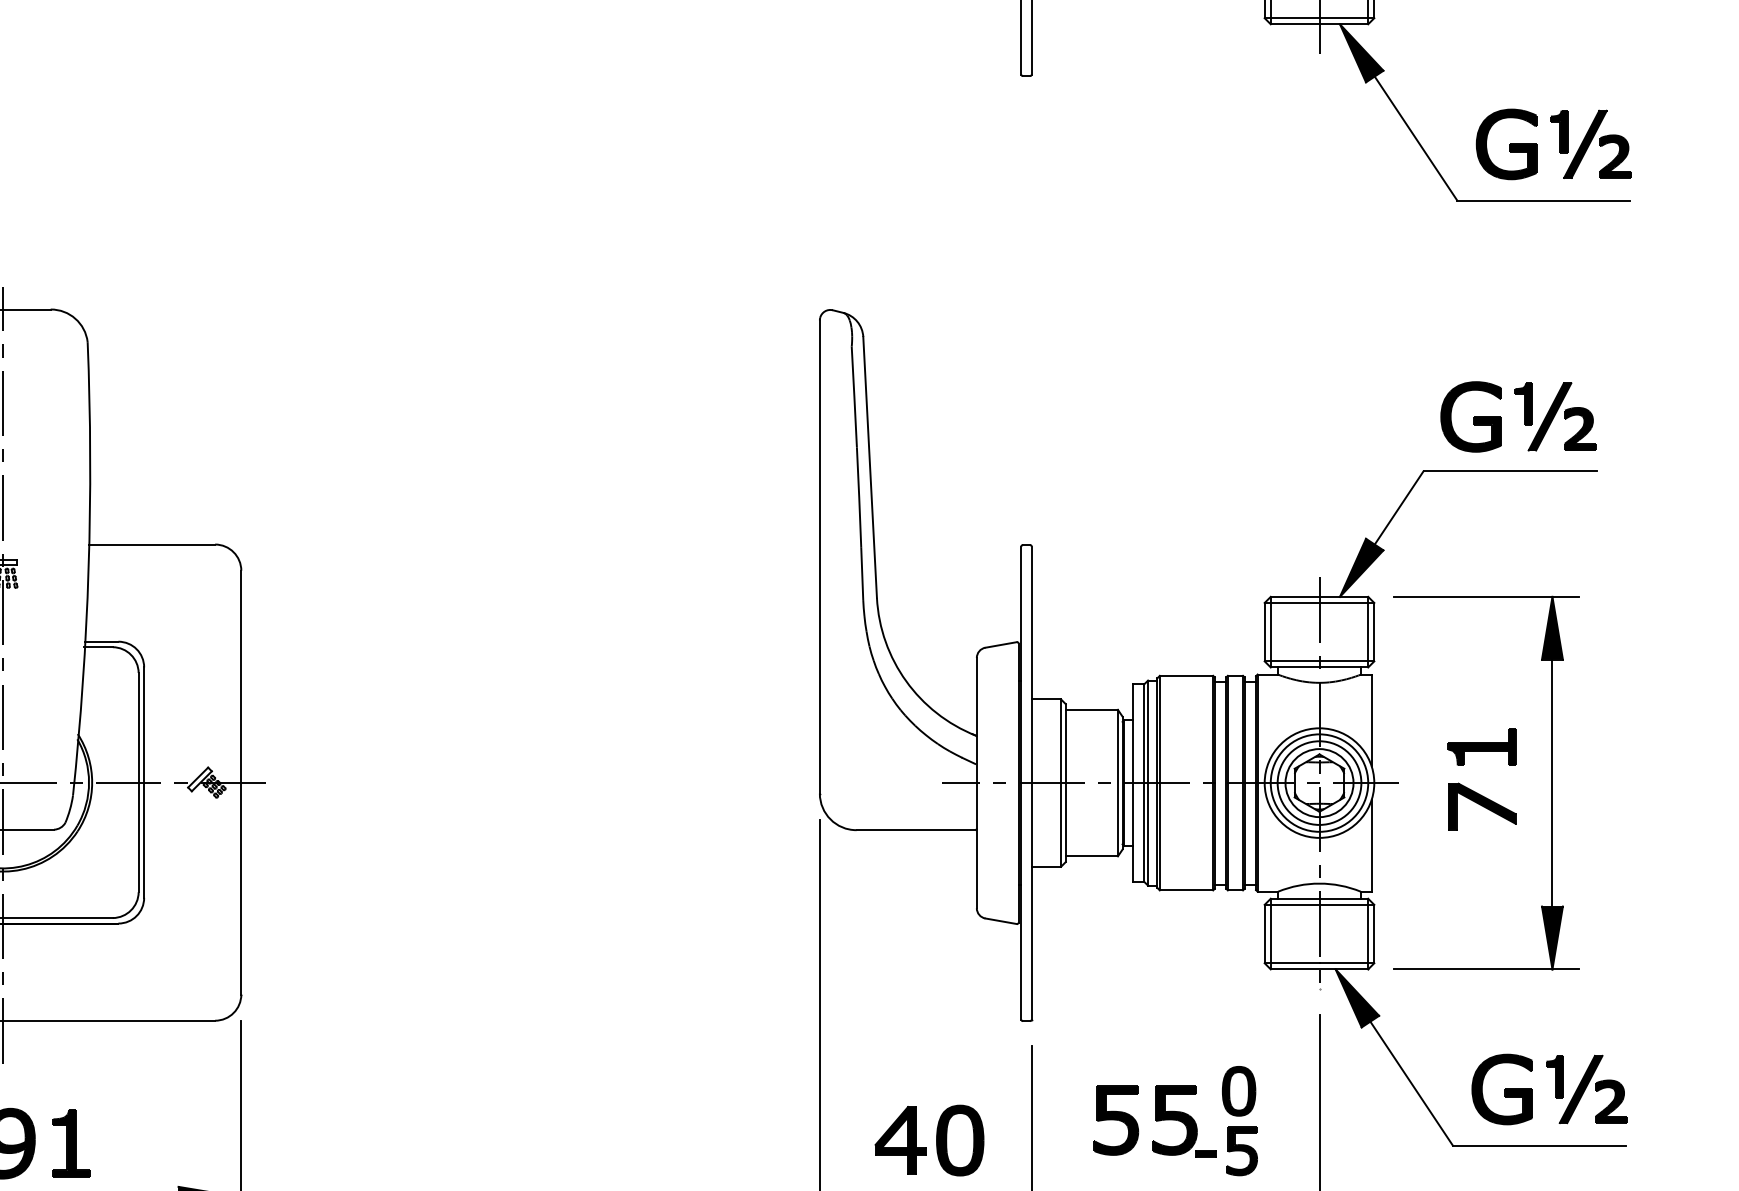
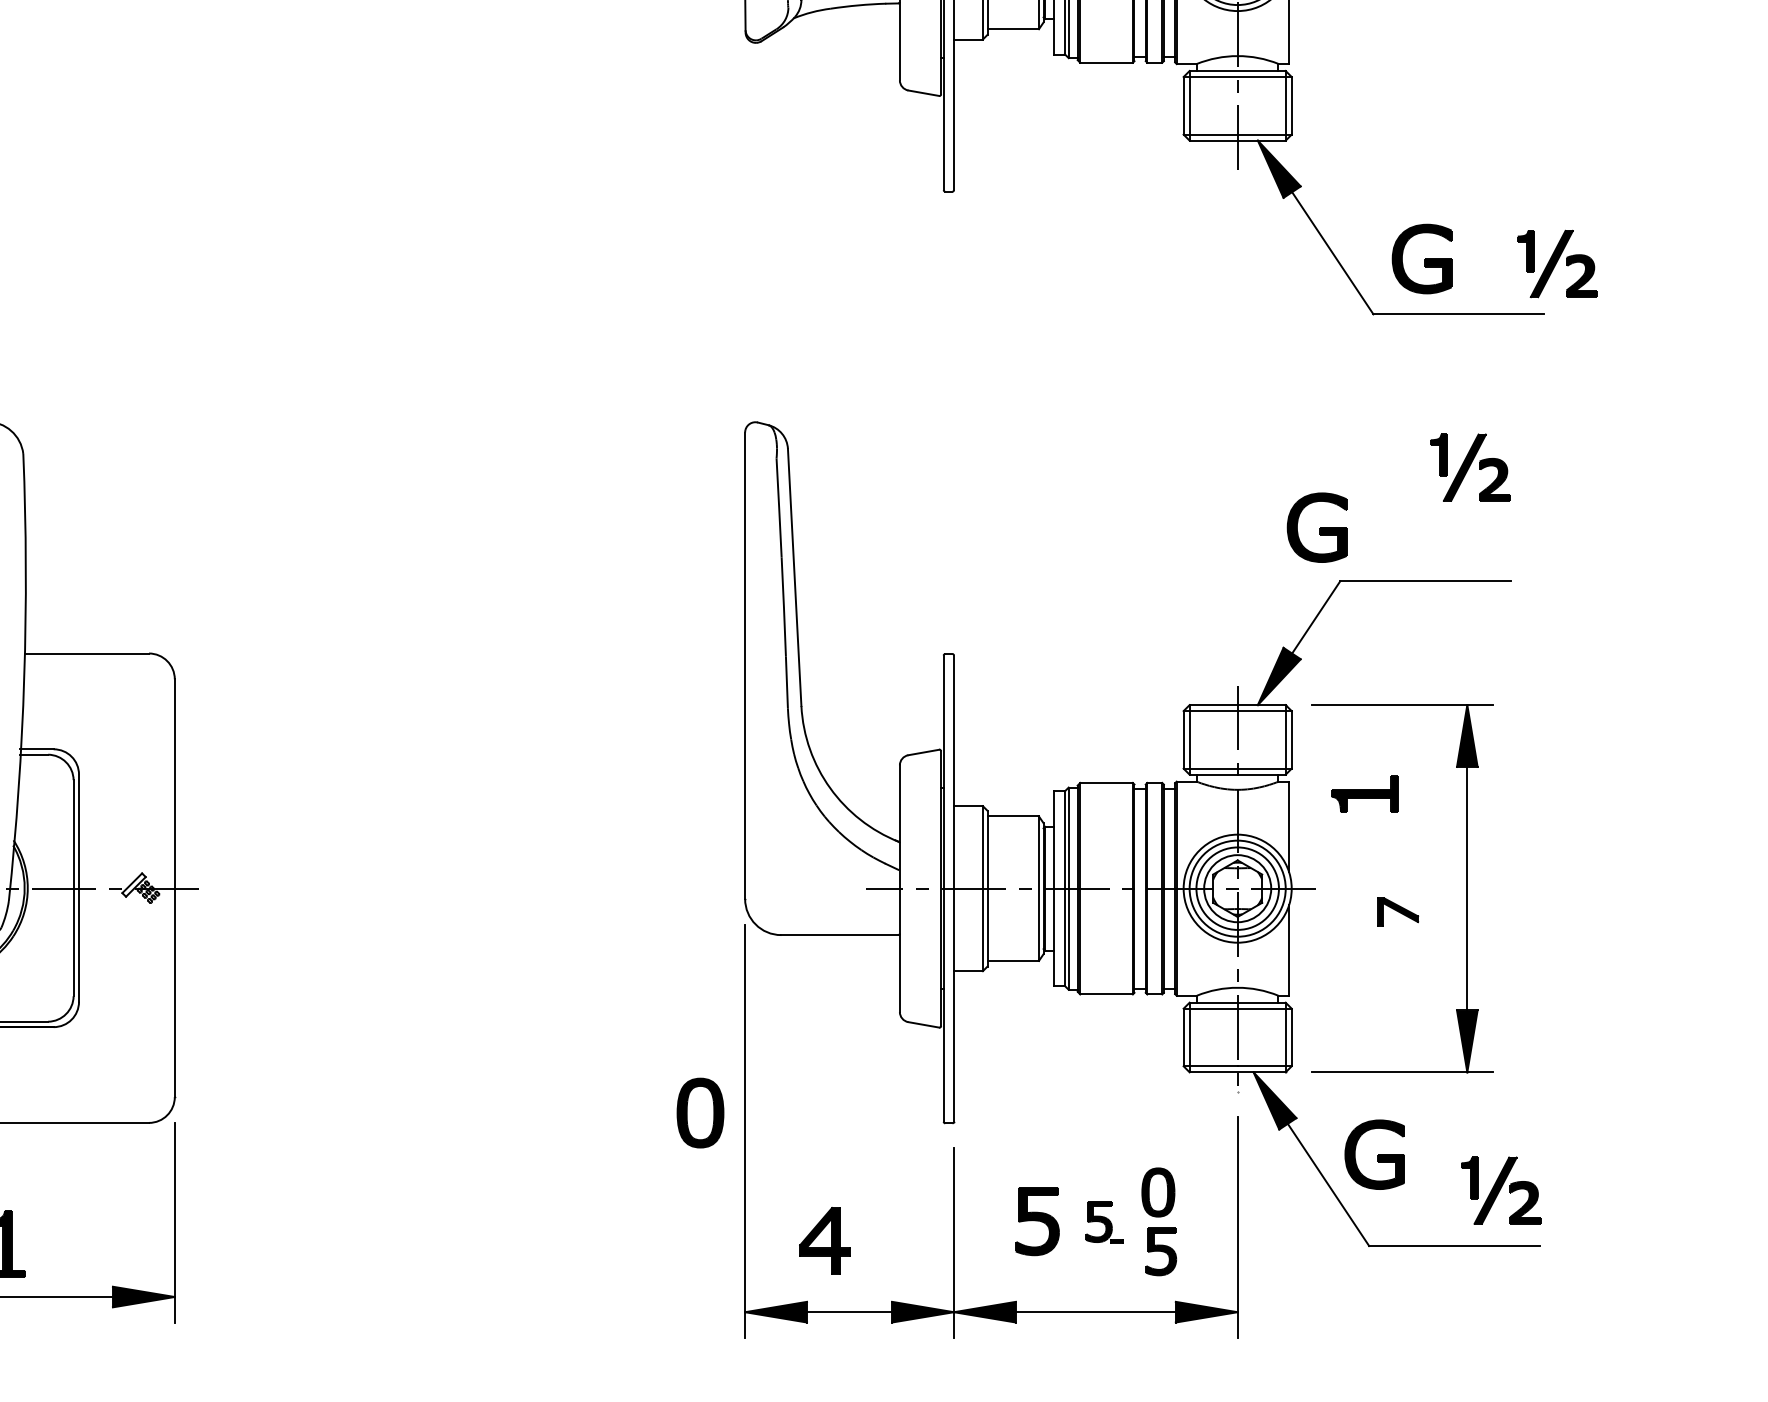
part: (1591, 143) -> (1557, 263), moved
part: (1470, 416) -> (1316, 527), moved
part: (1555, 416) -> (1470, 467), moved
part: (1481, 746) -> (1364, 793), moved
part: (1482, 806) -> (1398, 911), size x0.6
part: (1501, 1089) -> (1374, 1154), moved
part: (1184, 1121) -> (1104, 1222), size x0.6
part: (960, 1139) -> (700, 1112), moved

